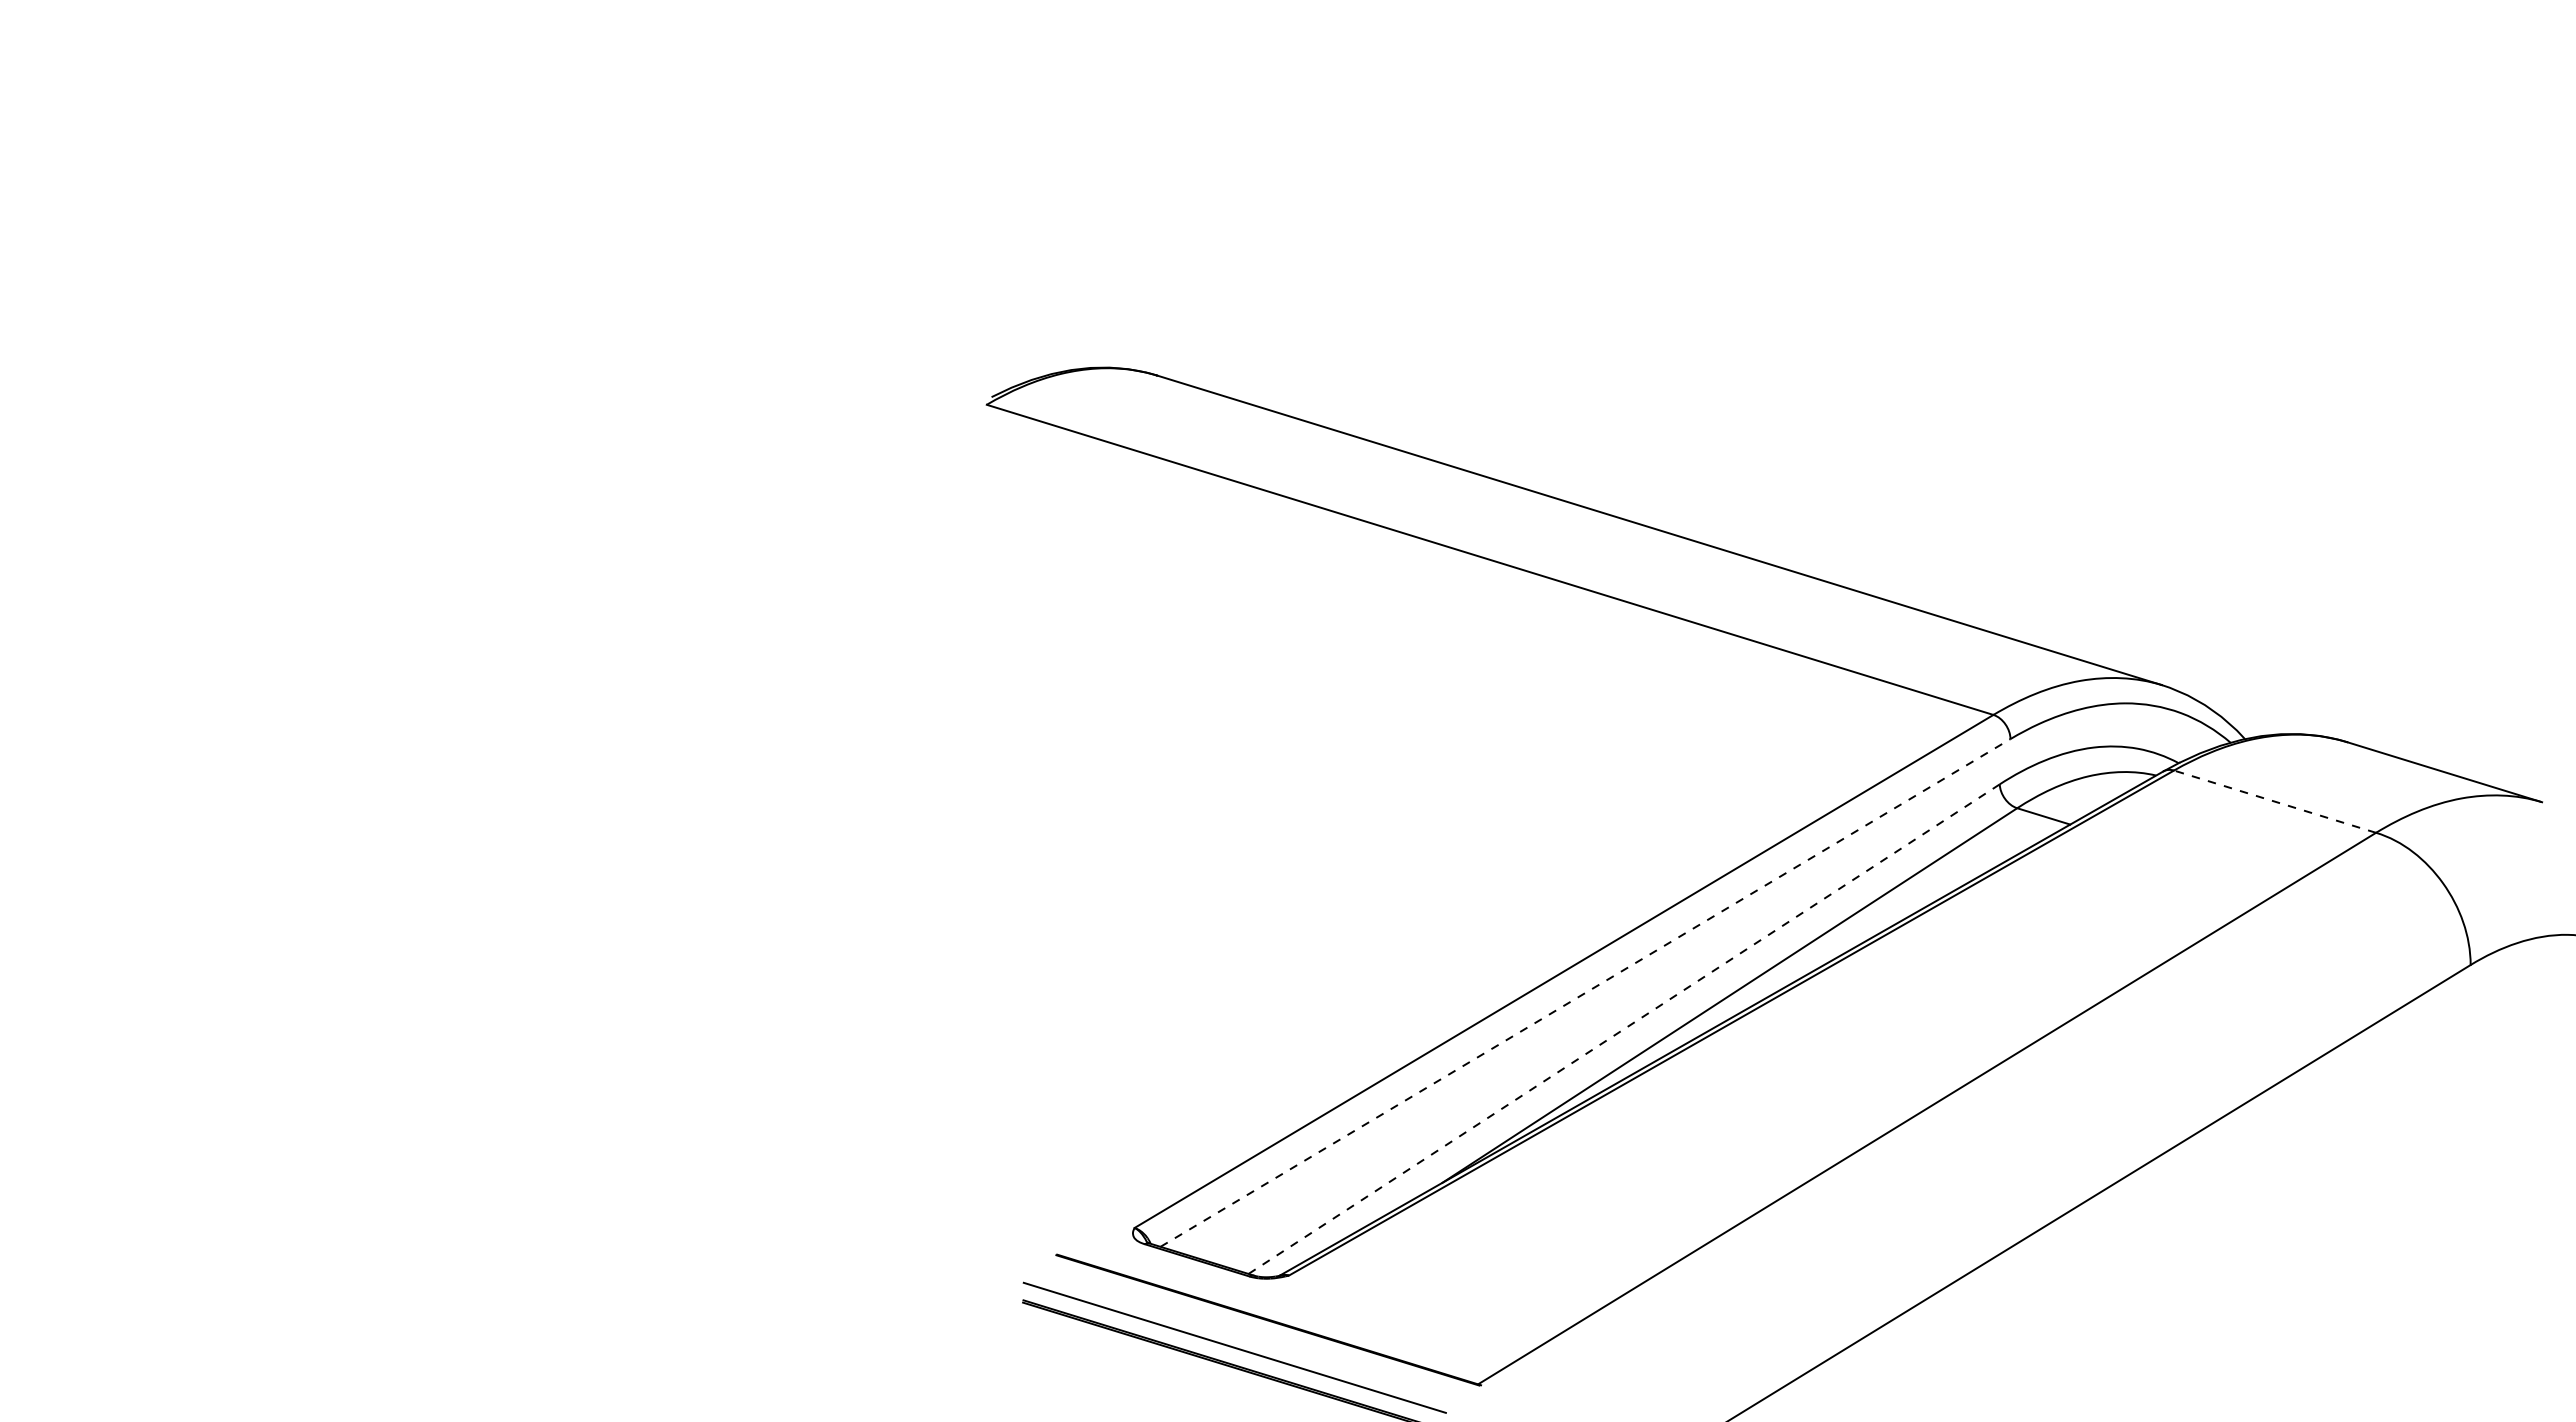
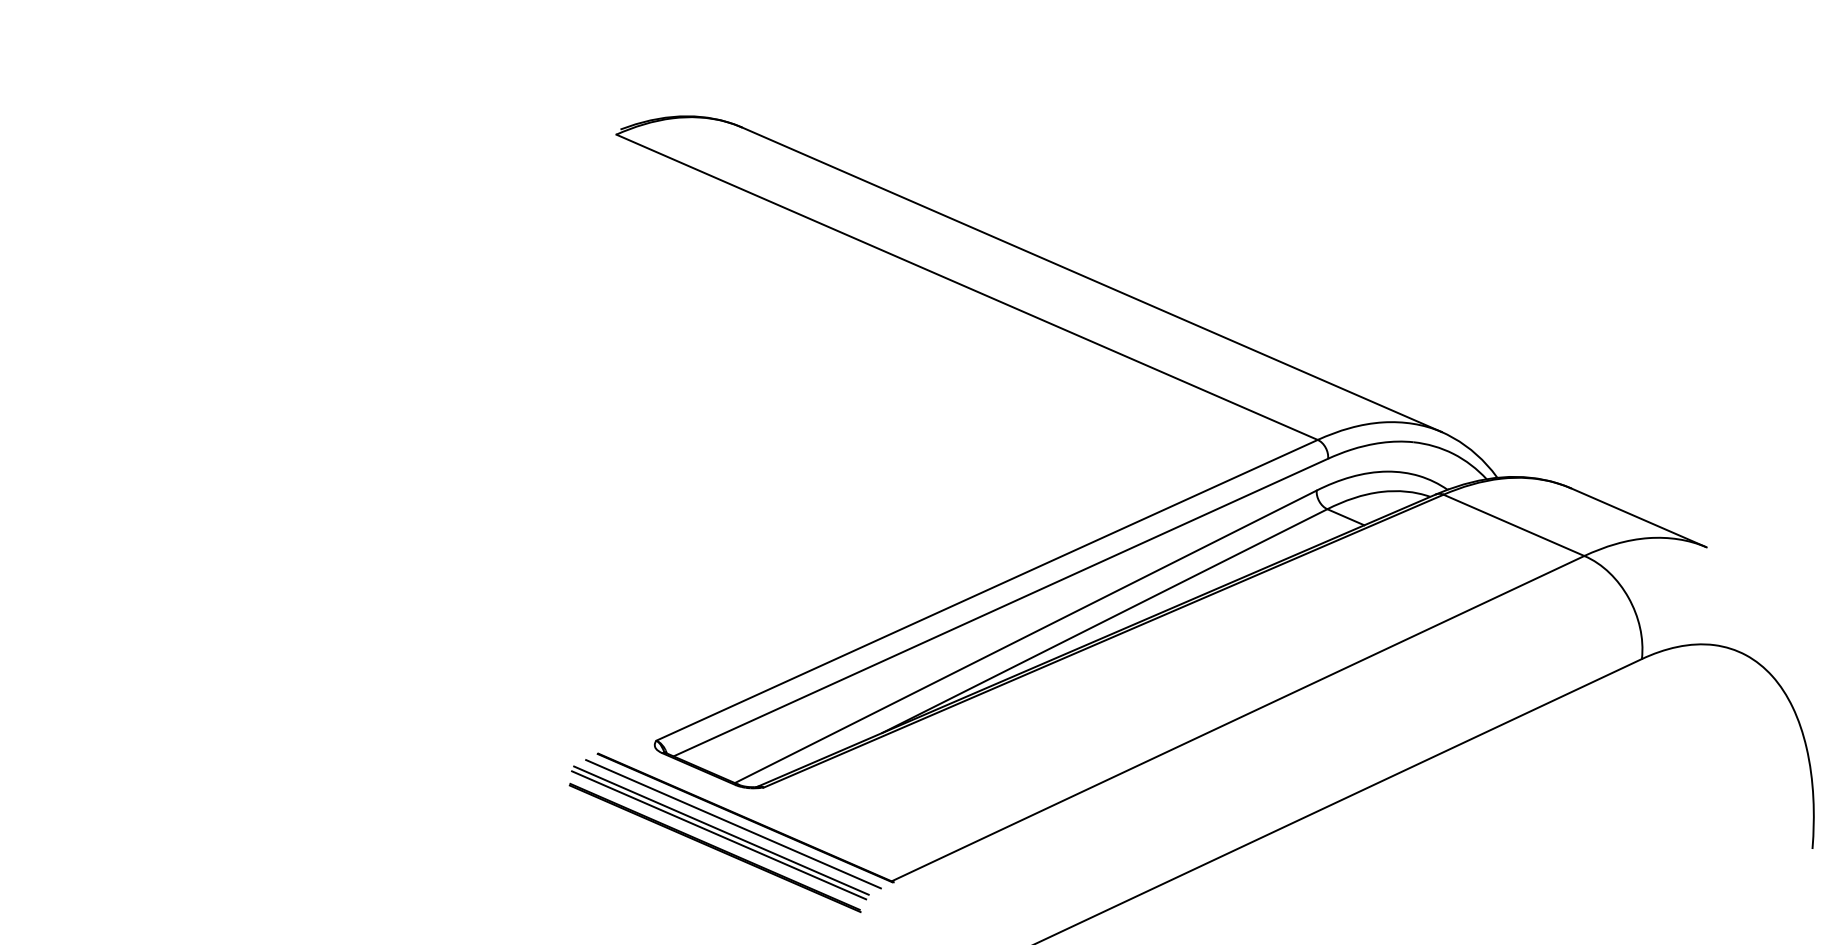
line: (2275, 801) -> (1514, 525), dashed -> solid
line: (1585, 992) -> (1000, 607), dashed -> solid
line: (1623, 1029) -> (1025, 637), dashed -> solid
line: (1252, 1330) -> (733, 824), added
line: (1236, 1340) -> (720, 830), added

